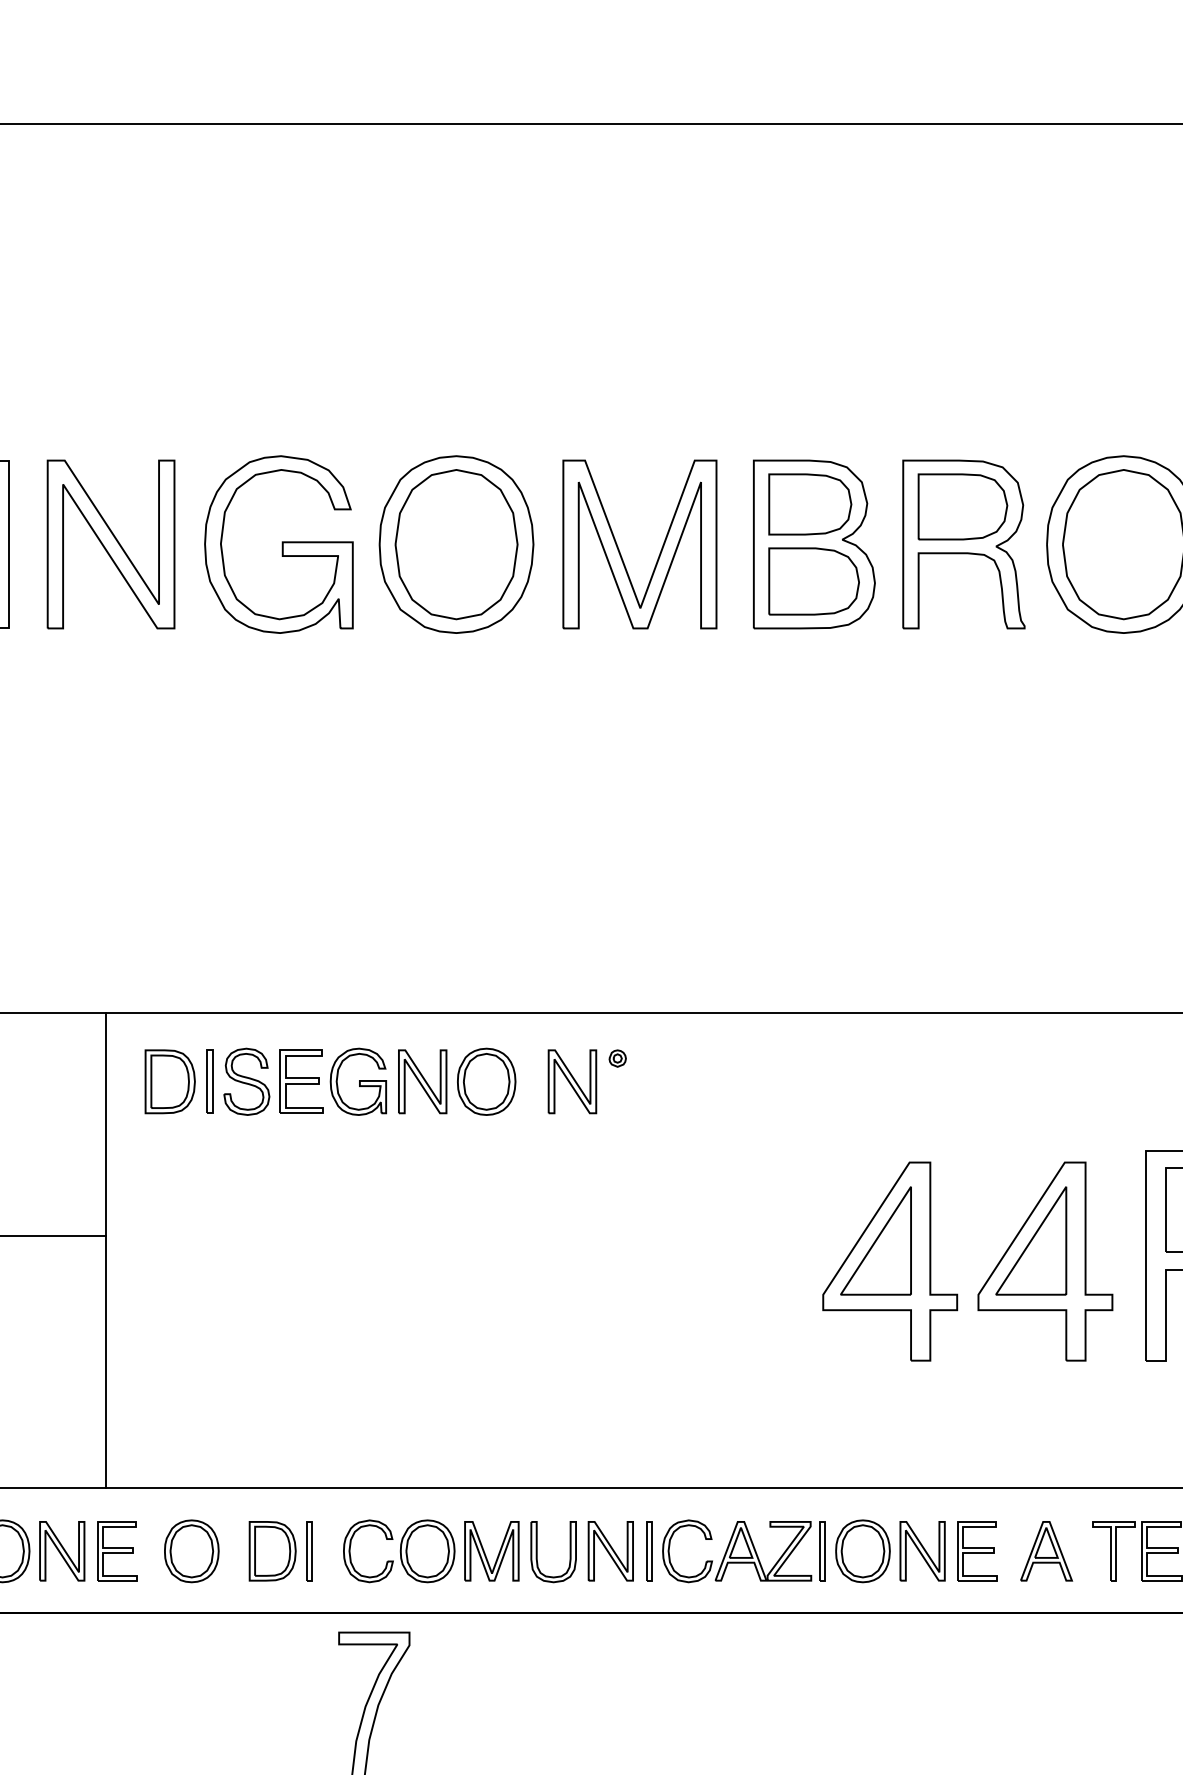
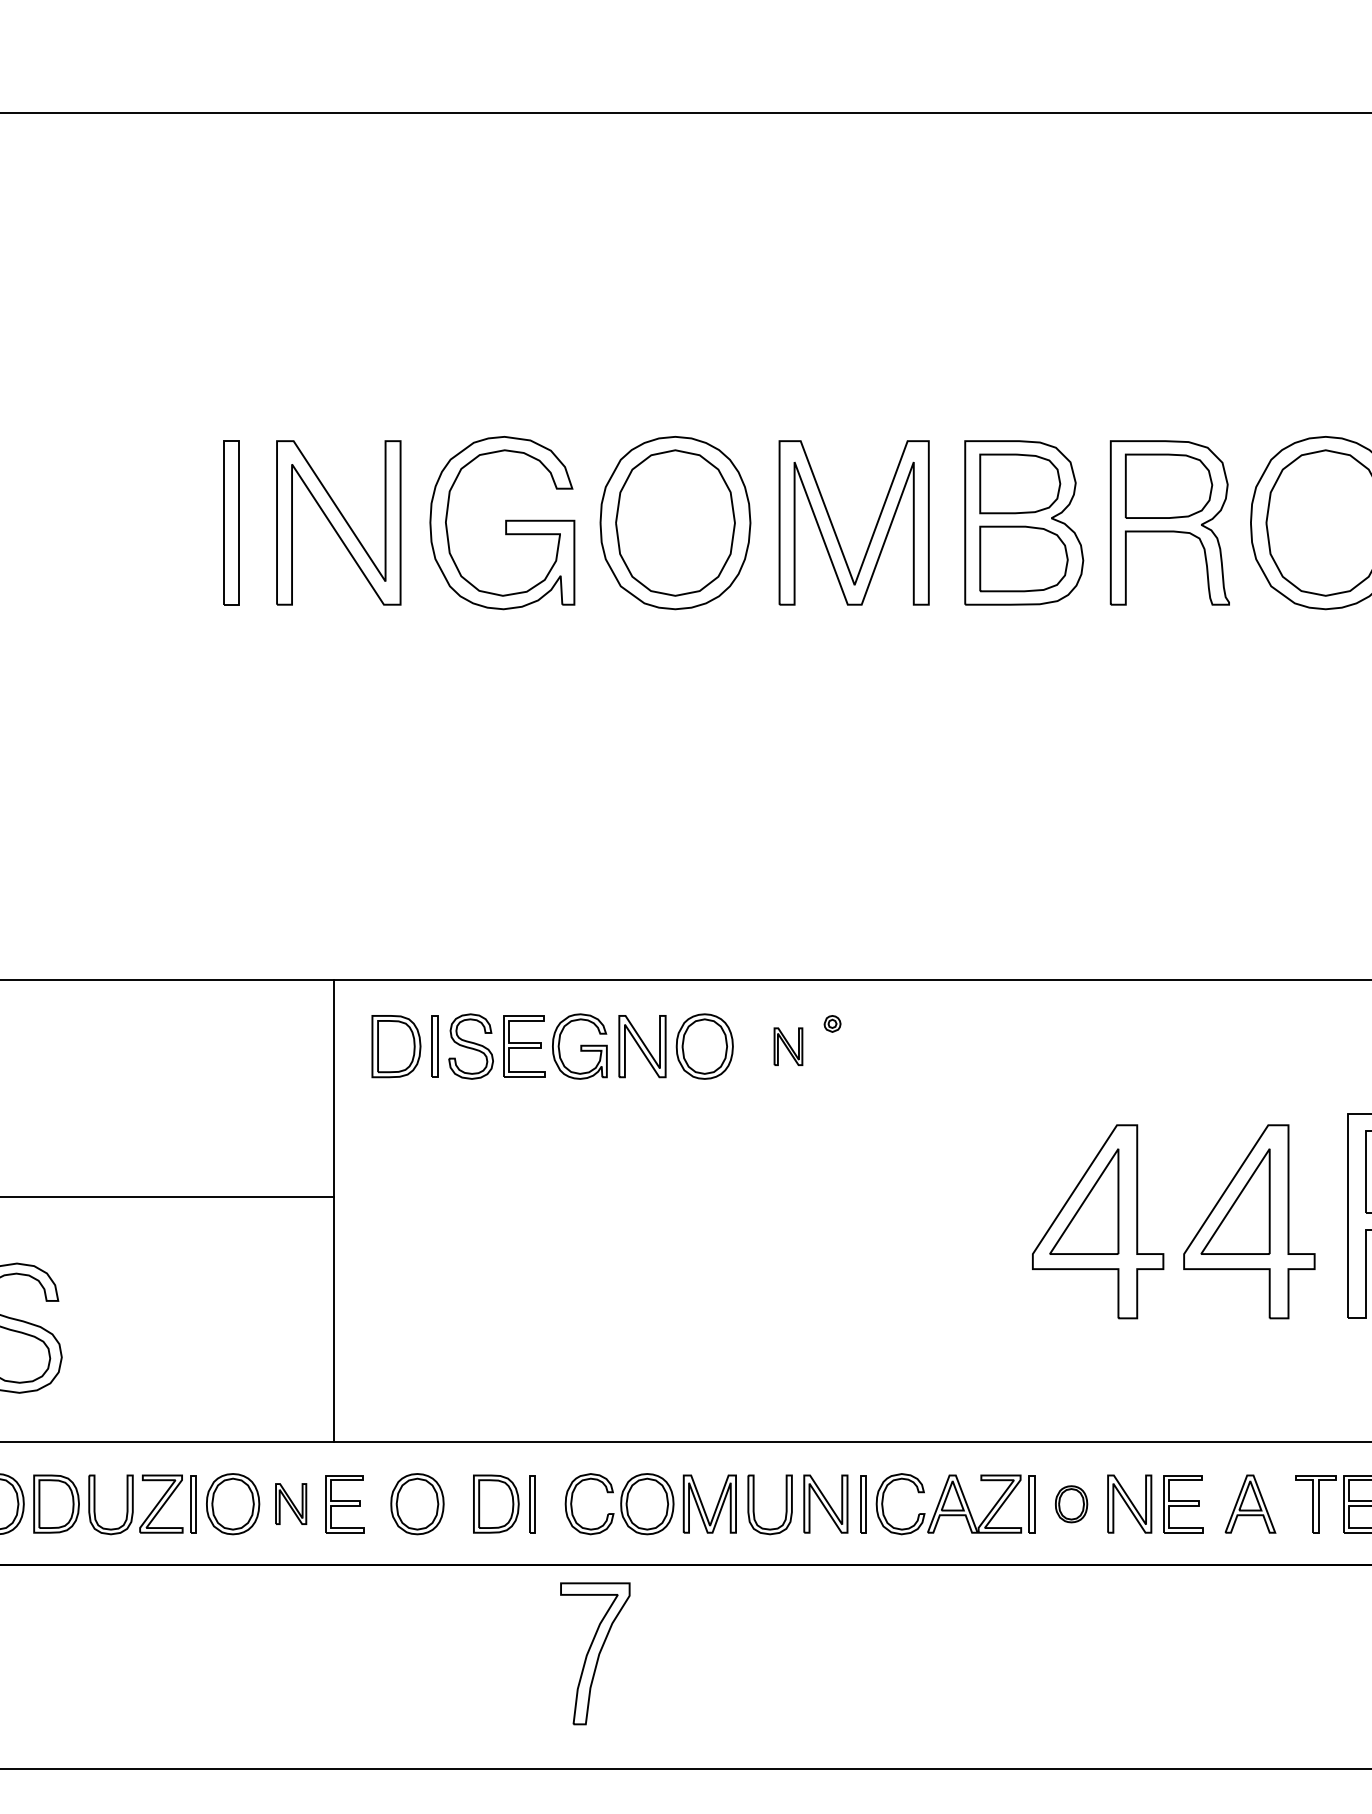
part: (572, 1081) -> (788, 1046), size x0.6
part: (61, 1550) -> (290, 1503), size x0.7
part: (862, 1551) -> (1071, 1504), size x0.6

